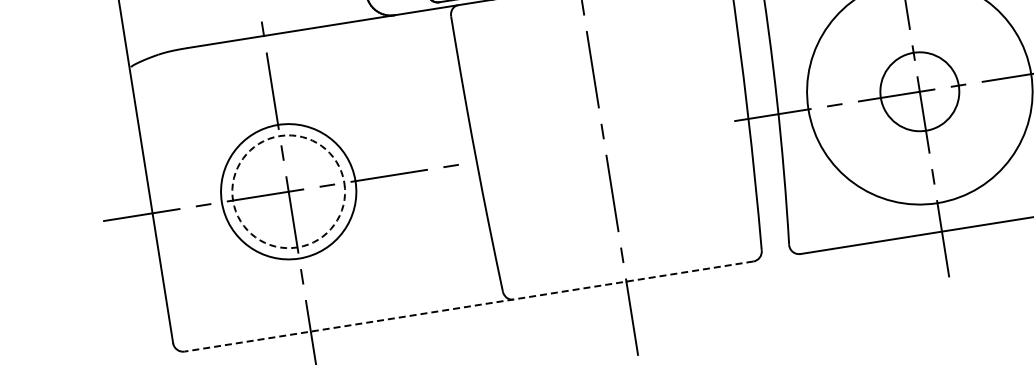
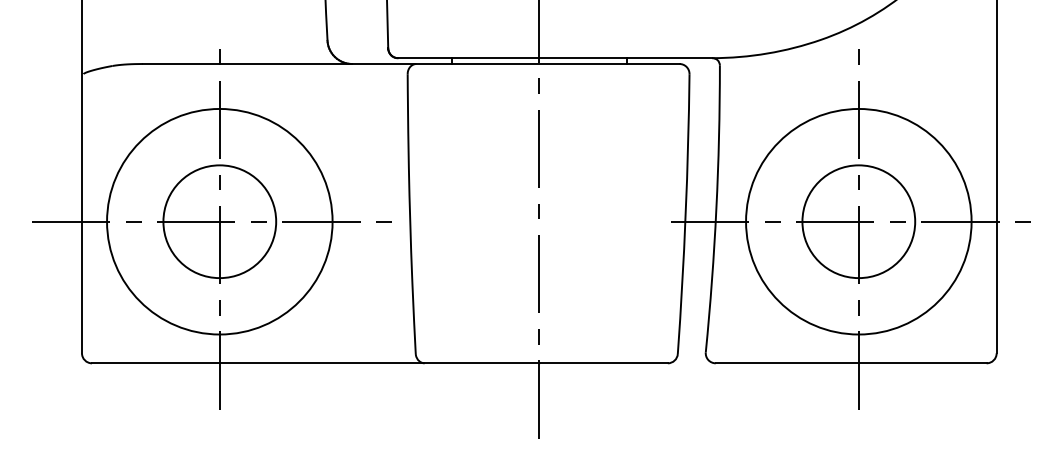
circle: (919, 91) -> (858, 221), size x1.43
circle: (288, 191) -> (219, 221), dashed -> solid
circle: (288, 191) -> (219, 221), size x1.67
line: (468, 306) -> (379, 363), dashed -> solid

